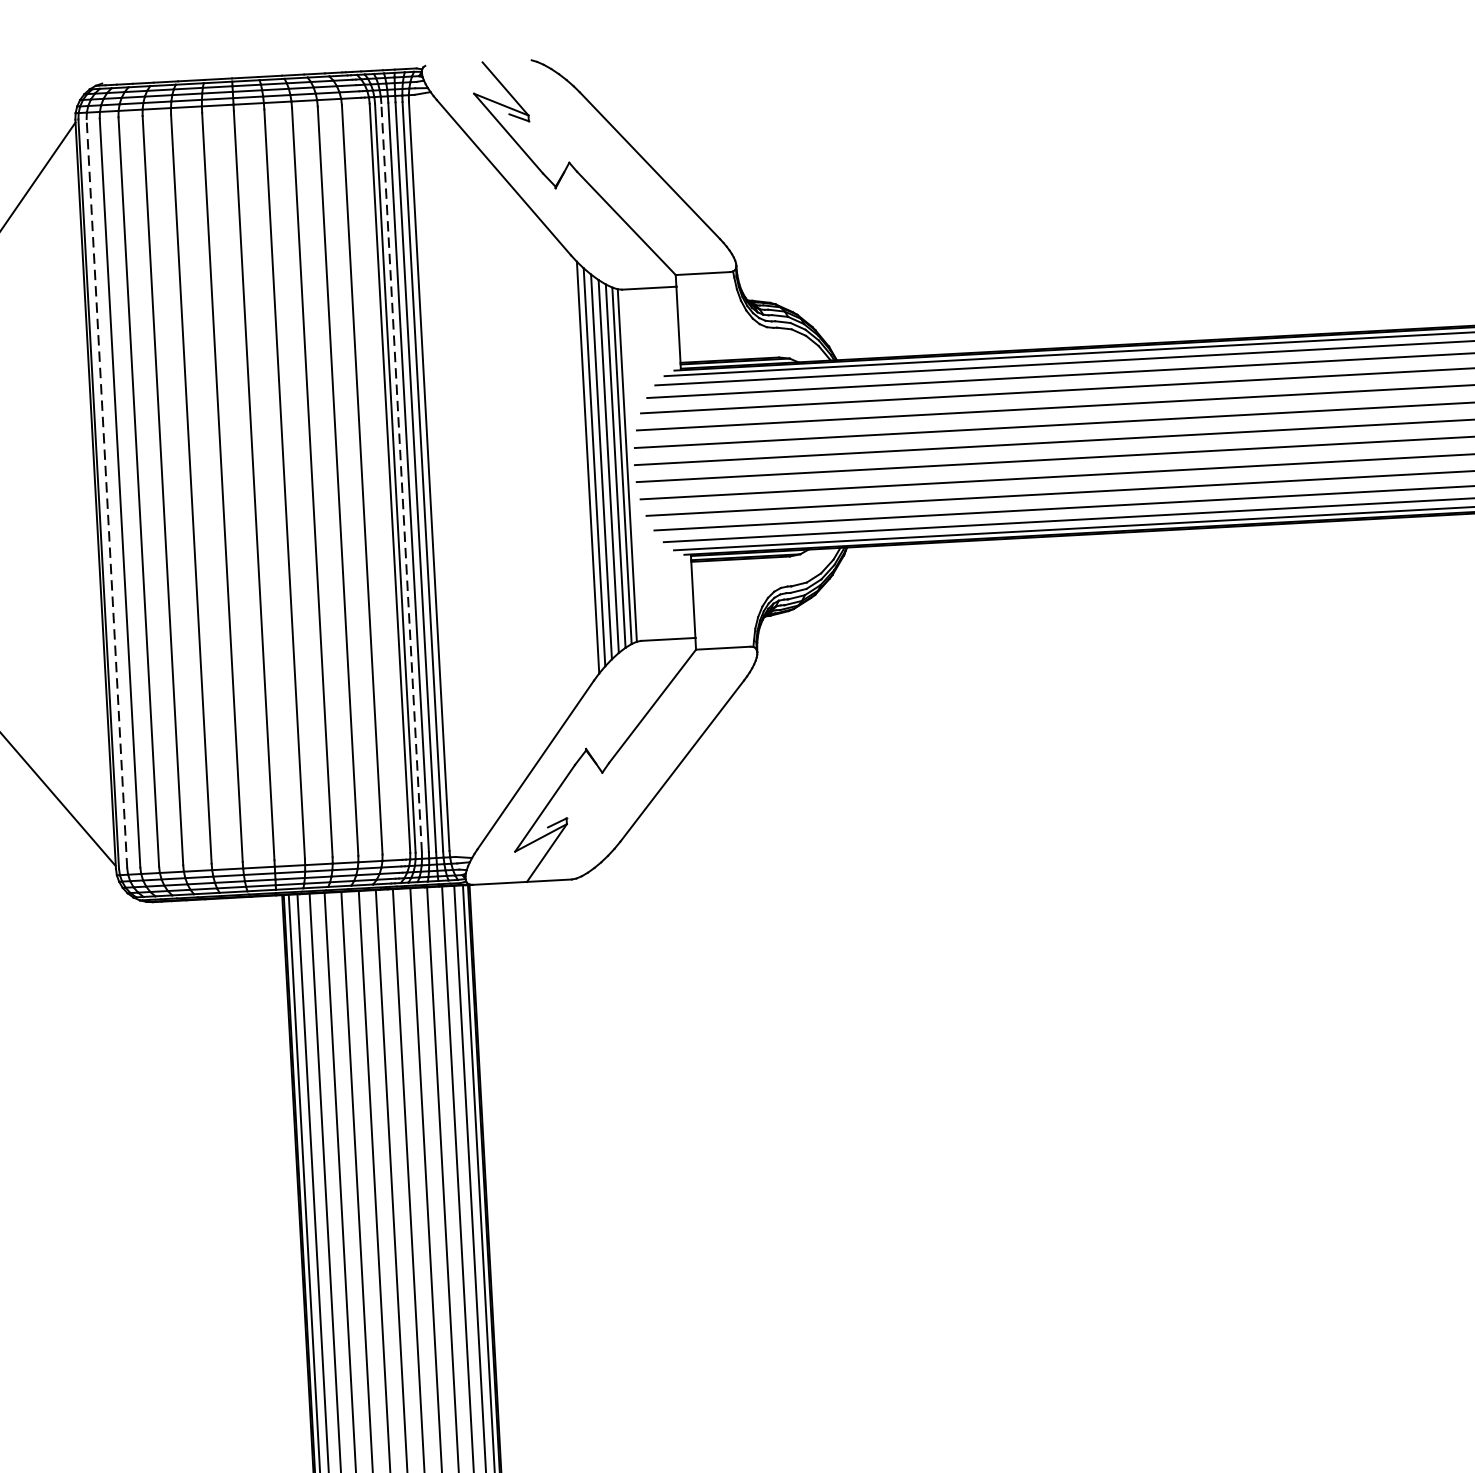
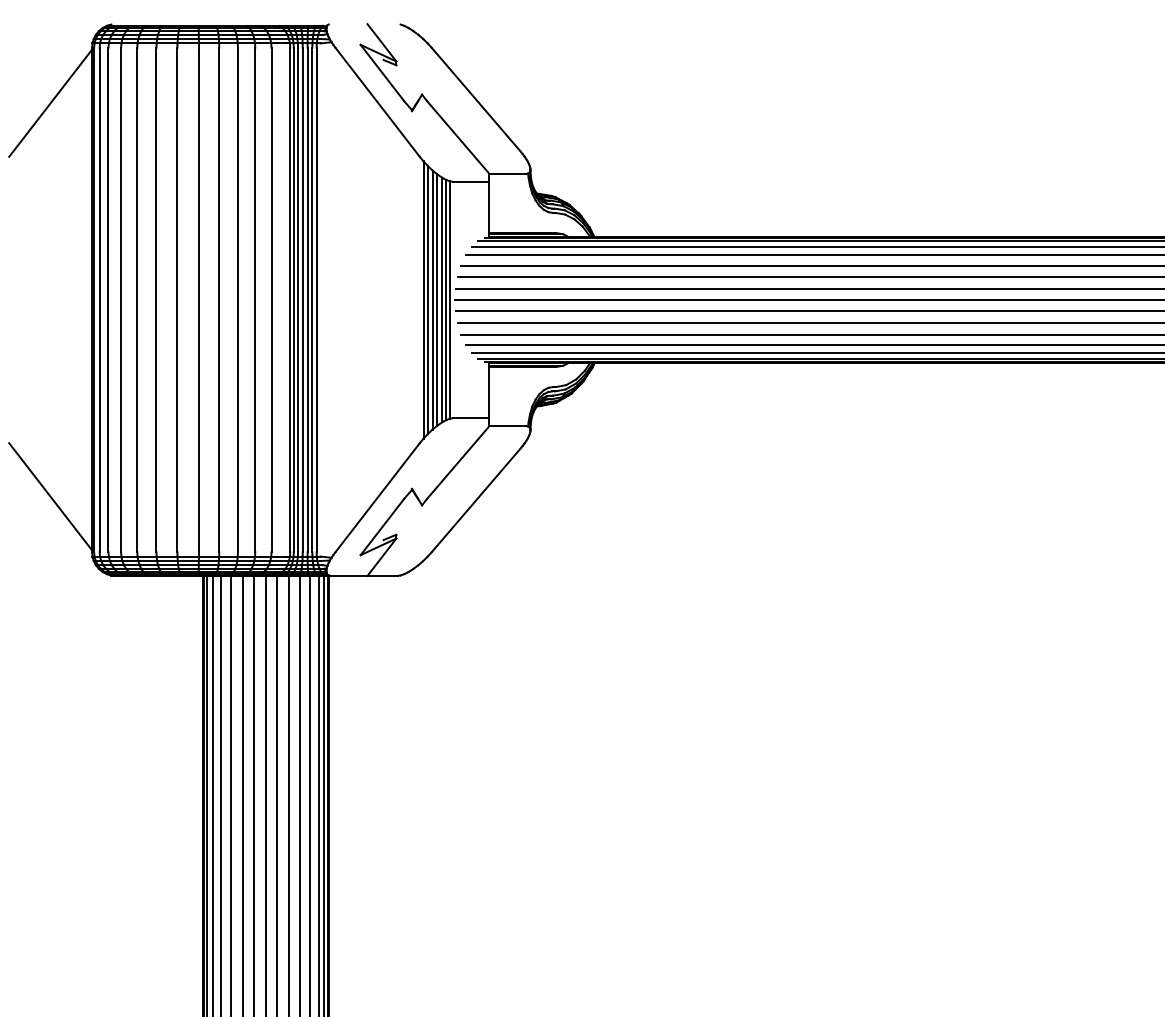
line: (402, 476) -> (298, 299), dashed -> solid
line: (106, 492) -> (99, 299), dashed -> solid

